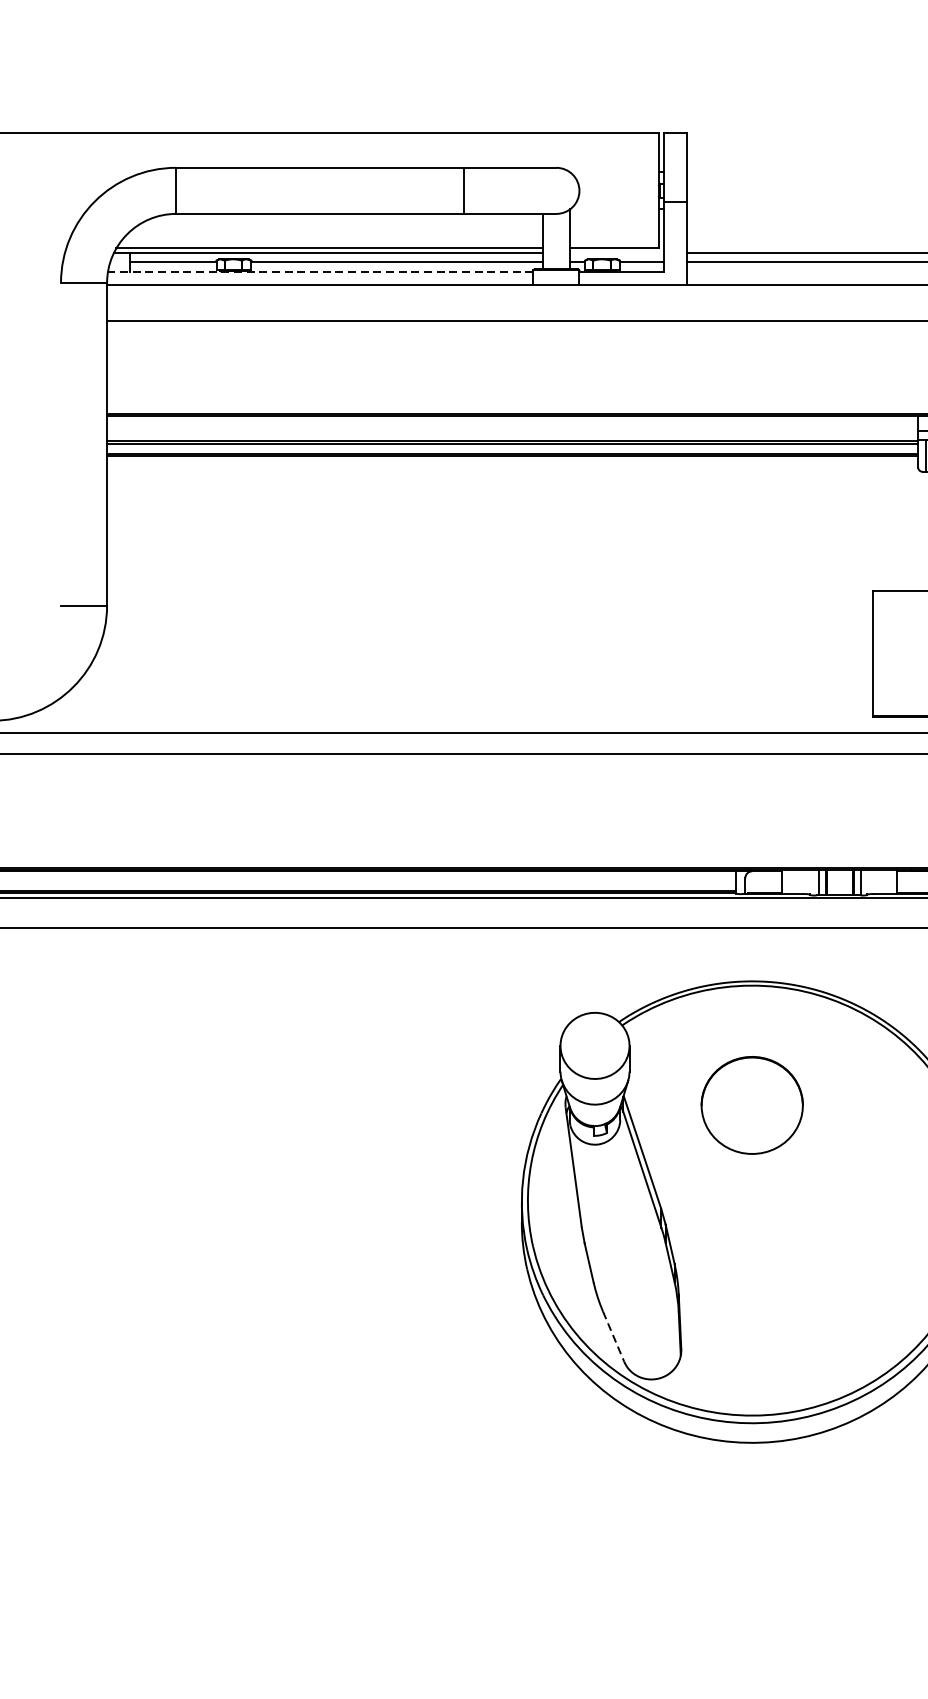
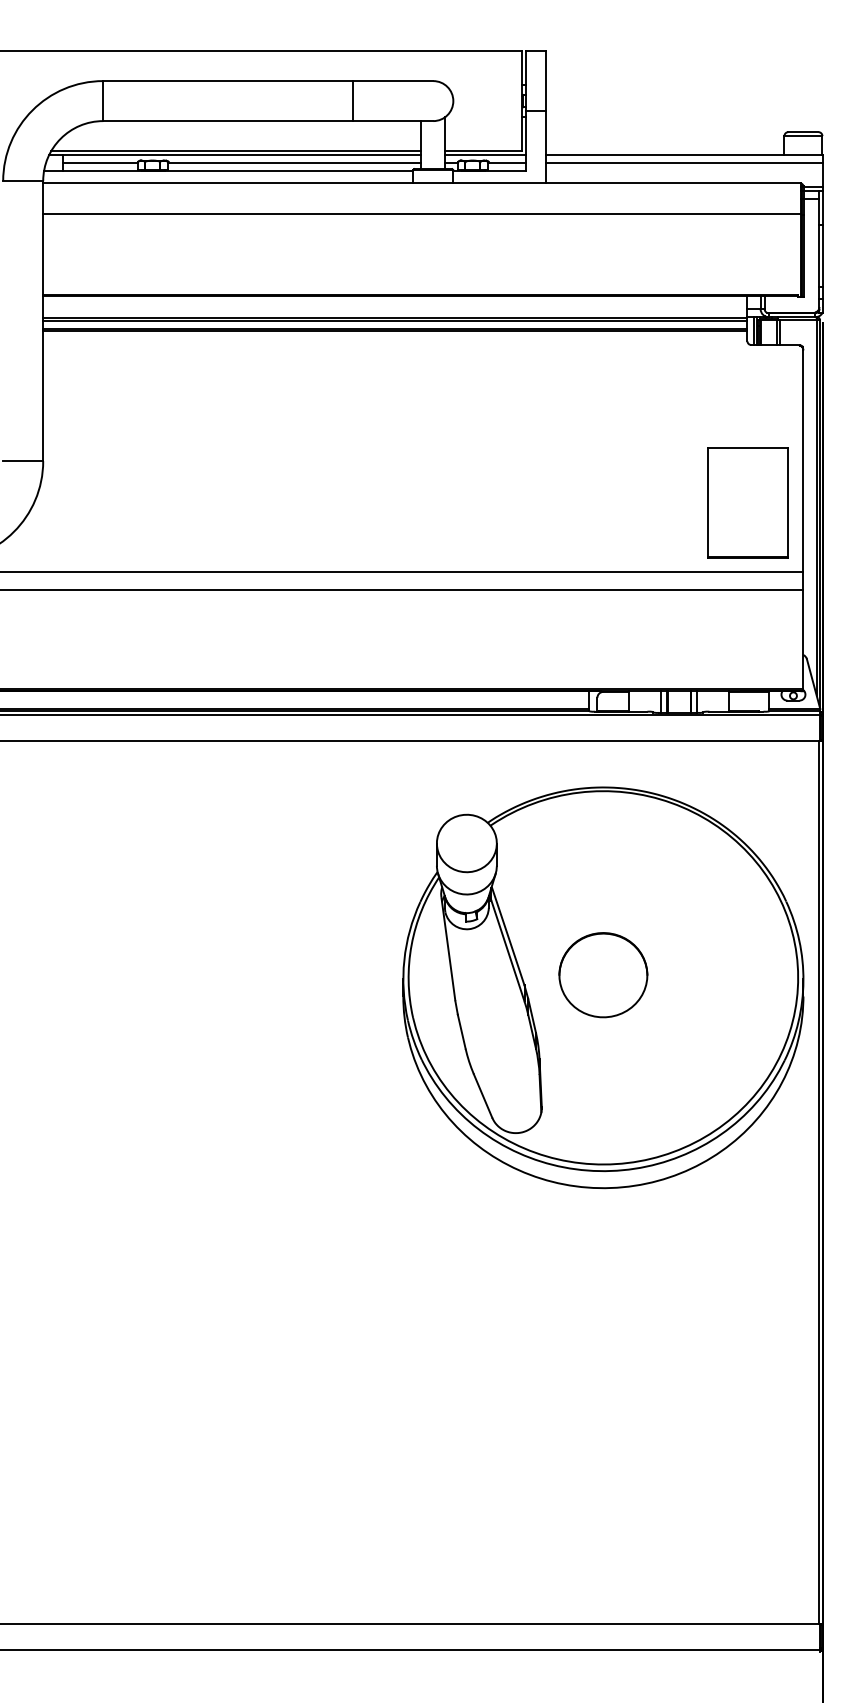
line: (616, 253) -> (485, 155), added
line: (320, 271) -> (228, 171), dashed -> solid
part: (752, 1105) -> (603, 975), moved
line: (614, 1337) -> (483, 1096), dashed -> solid

